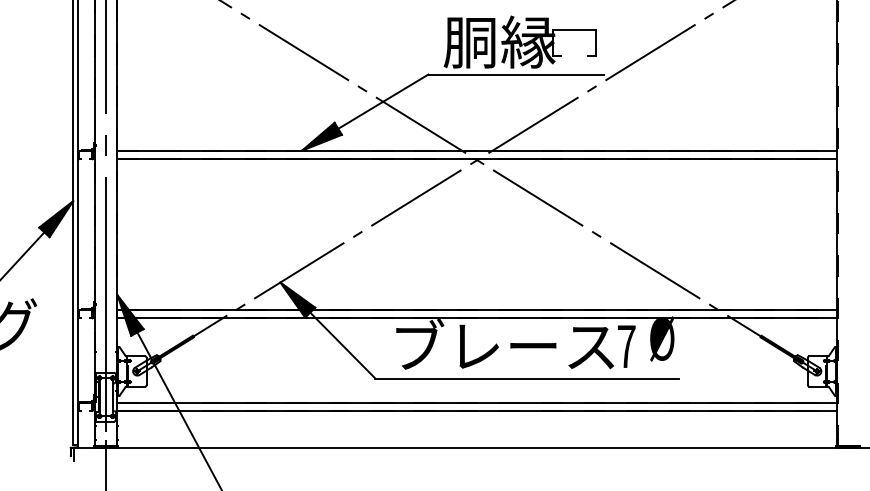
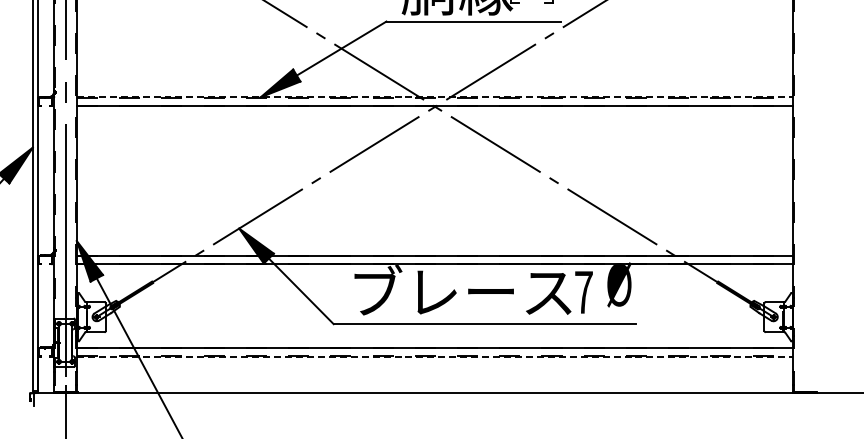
line: (477, 150) -> (435, 97), solid -> dashed
line: (477, 411) -> (435, 357), solid -> dashed

